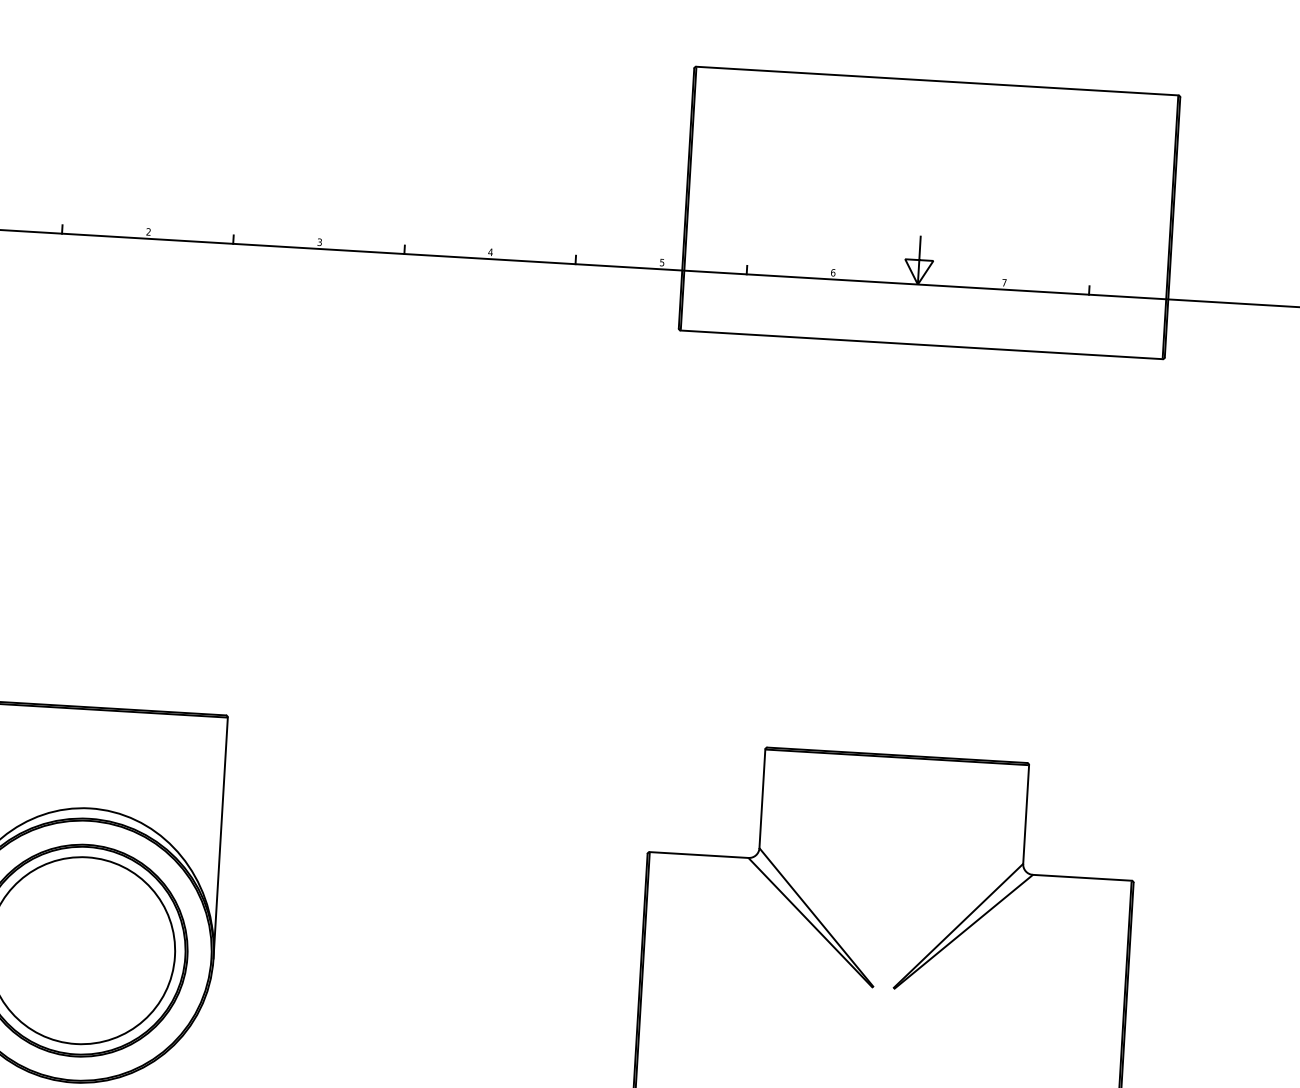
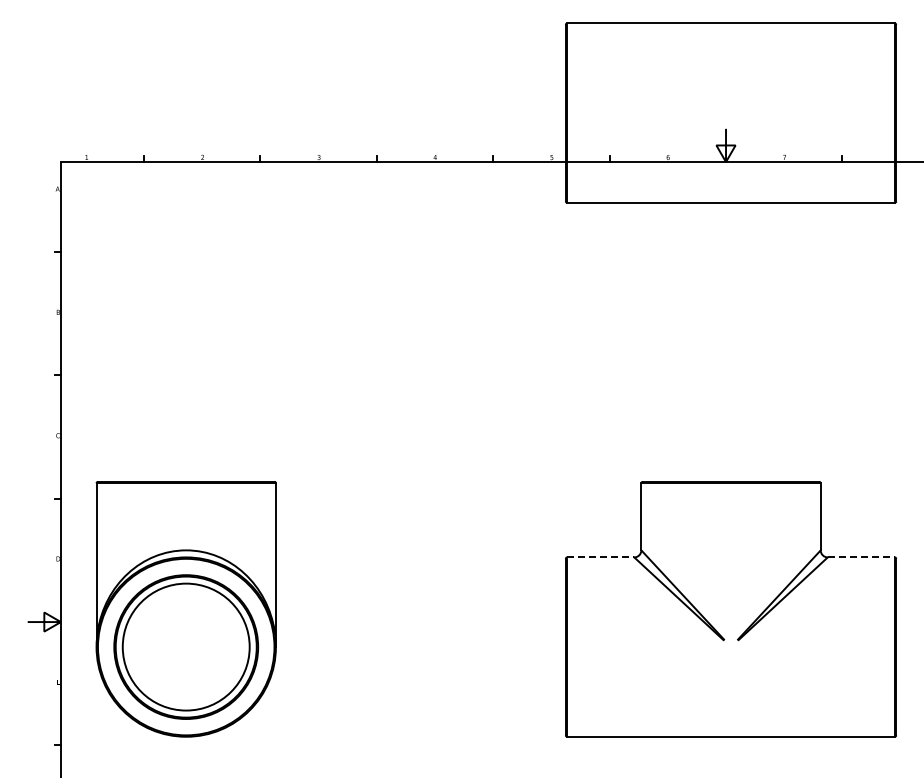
line: (698, 855) -> (600, 557), solid -> dashed
line: (1082, 877) -> (861, 557), solid -> dashed

